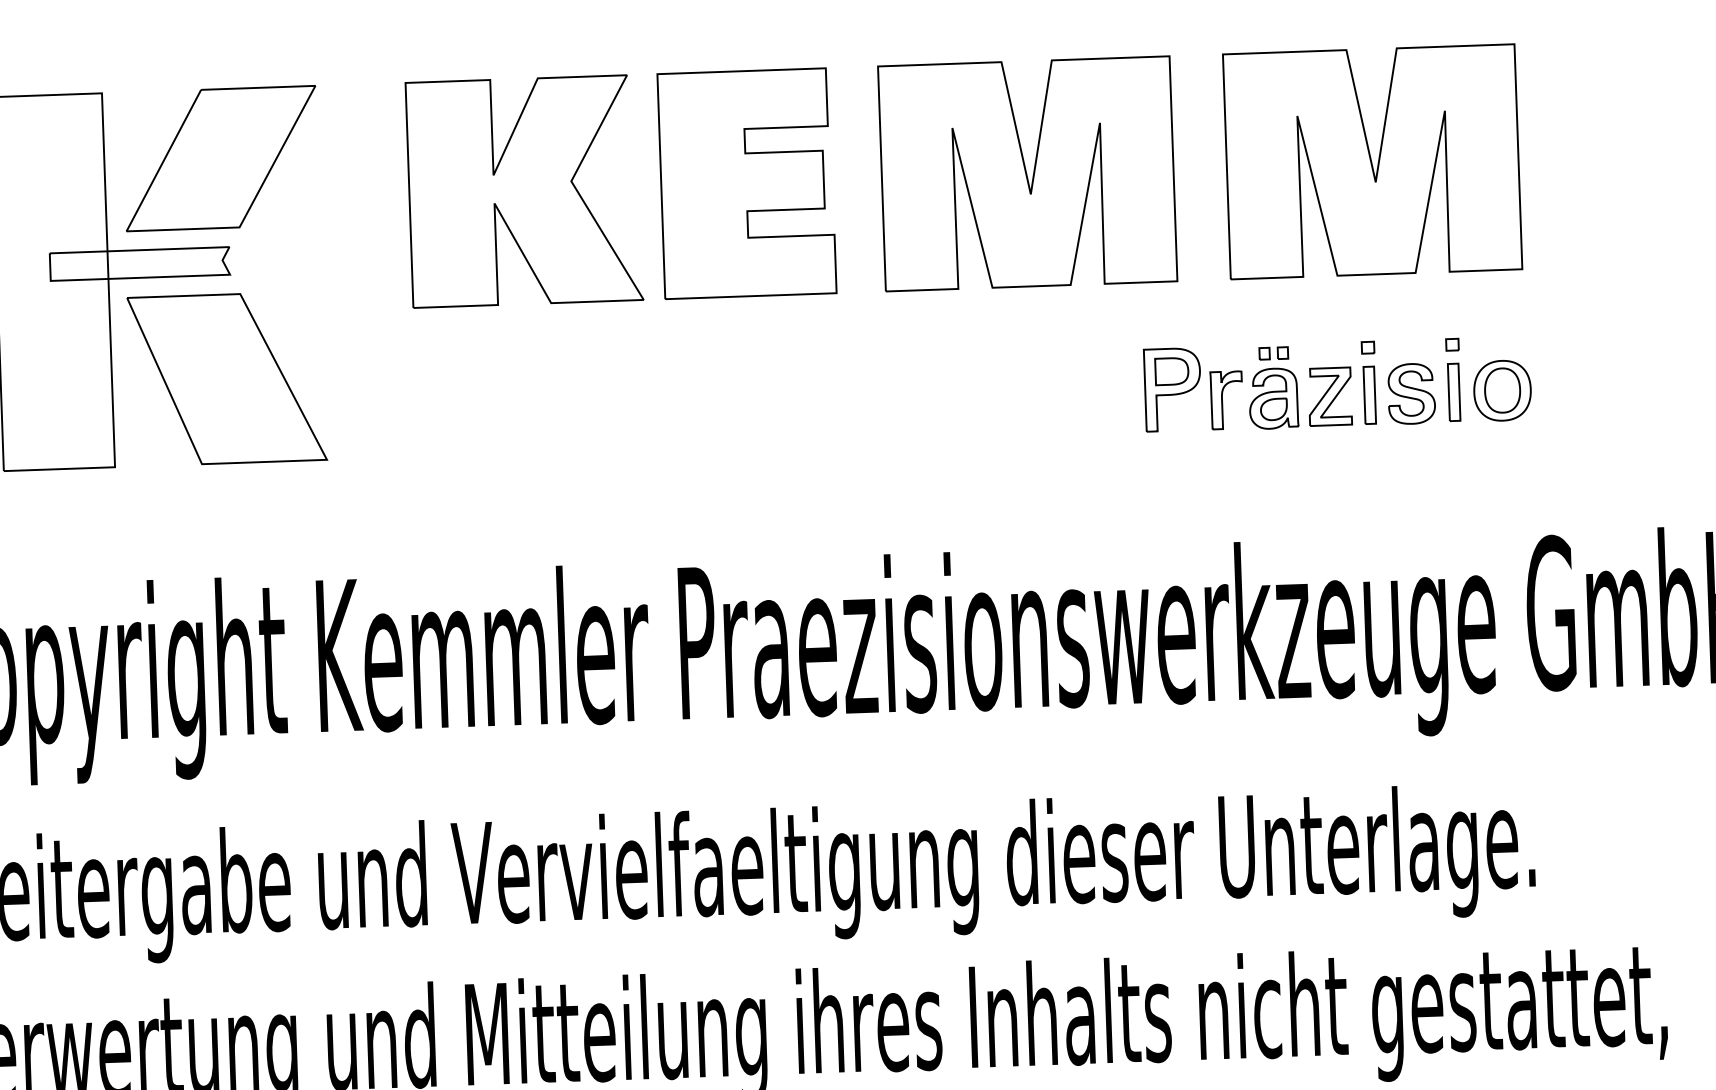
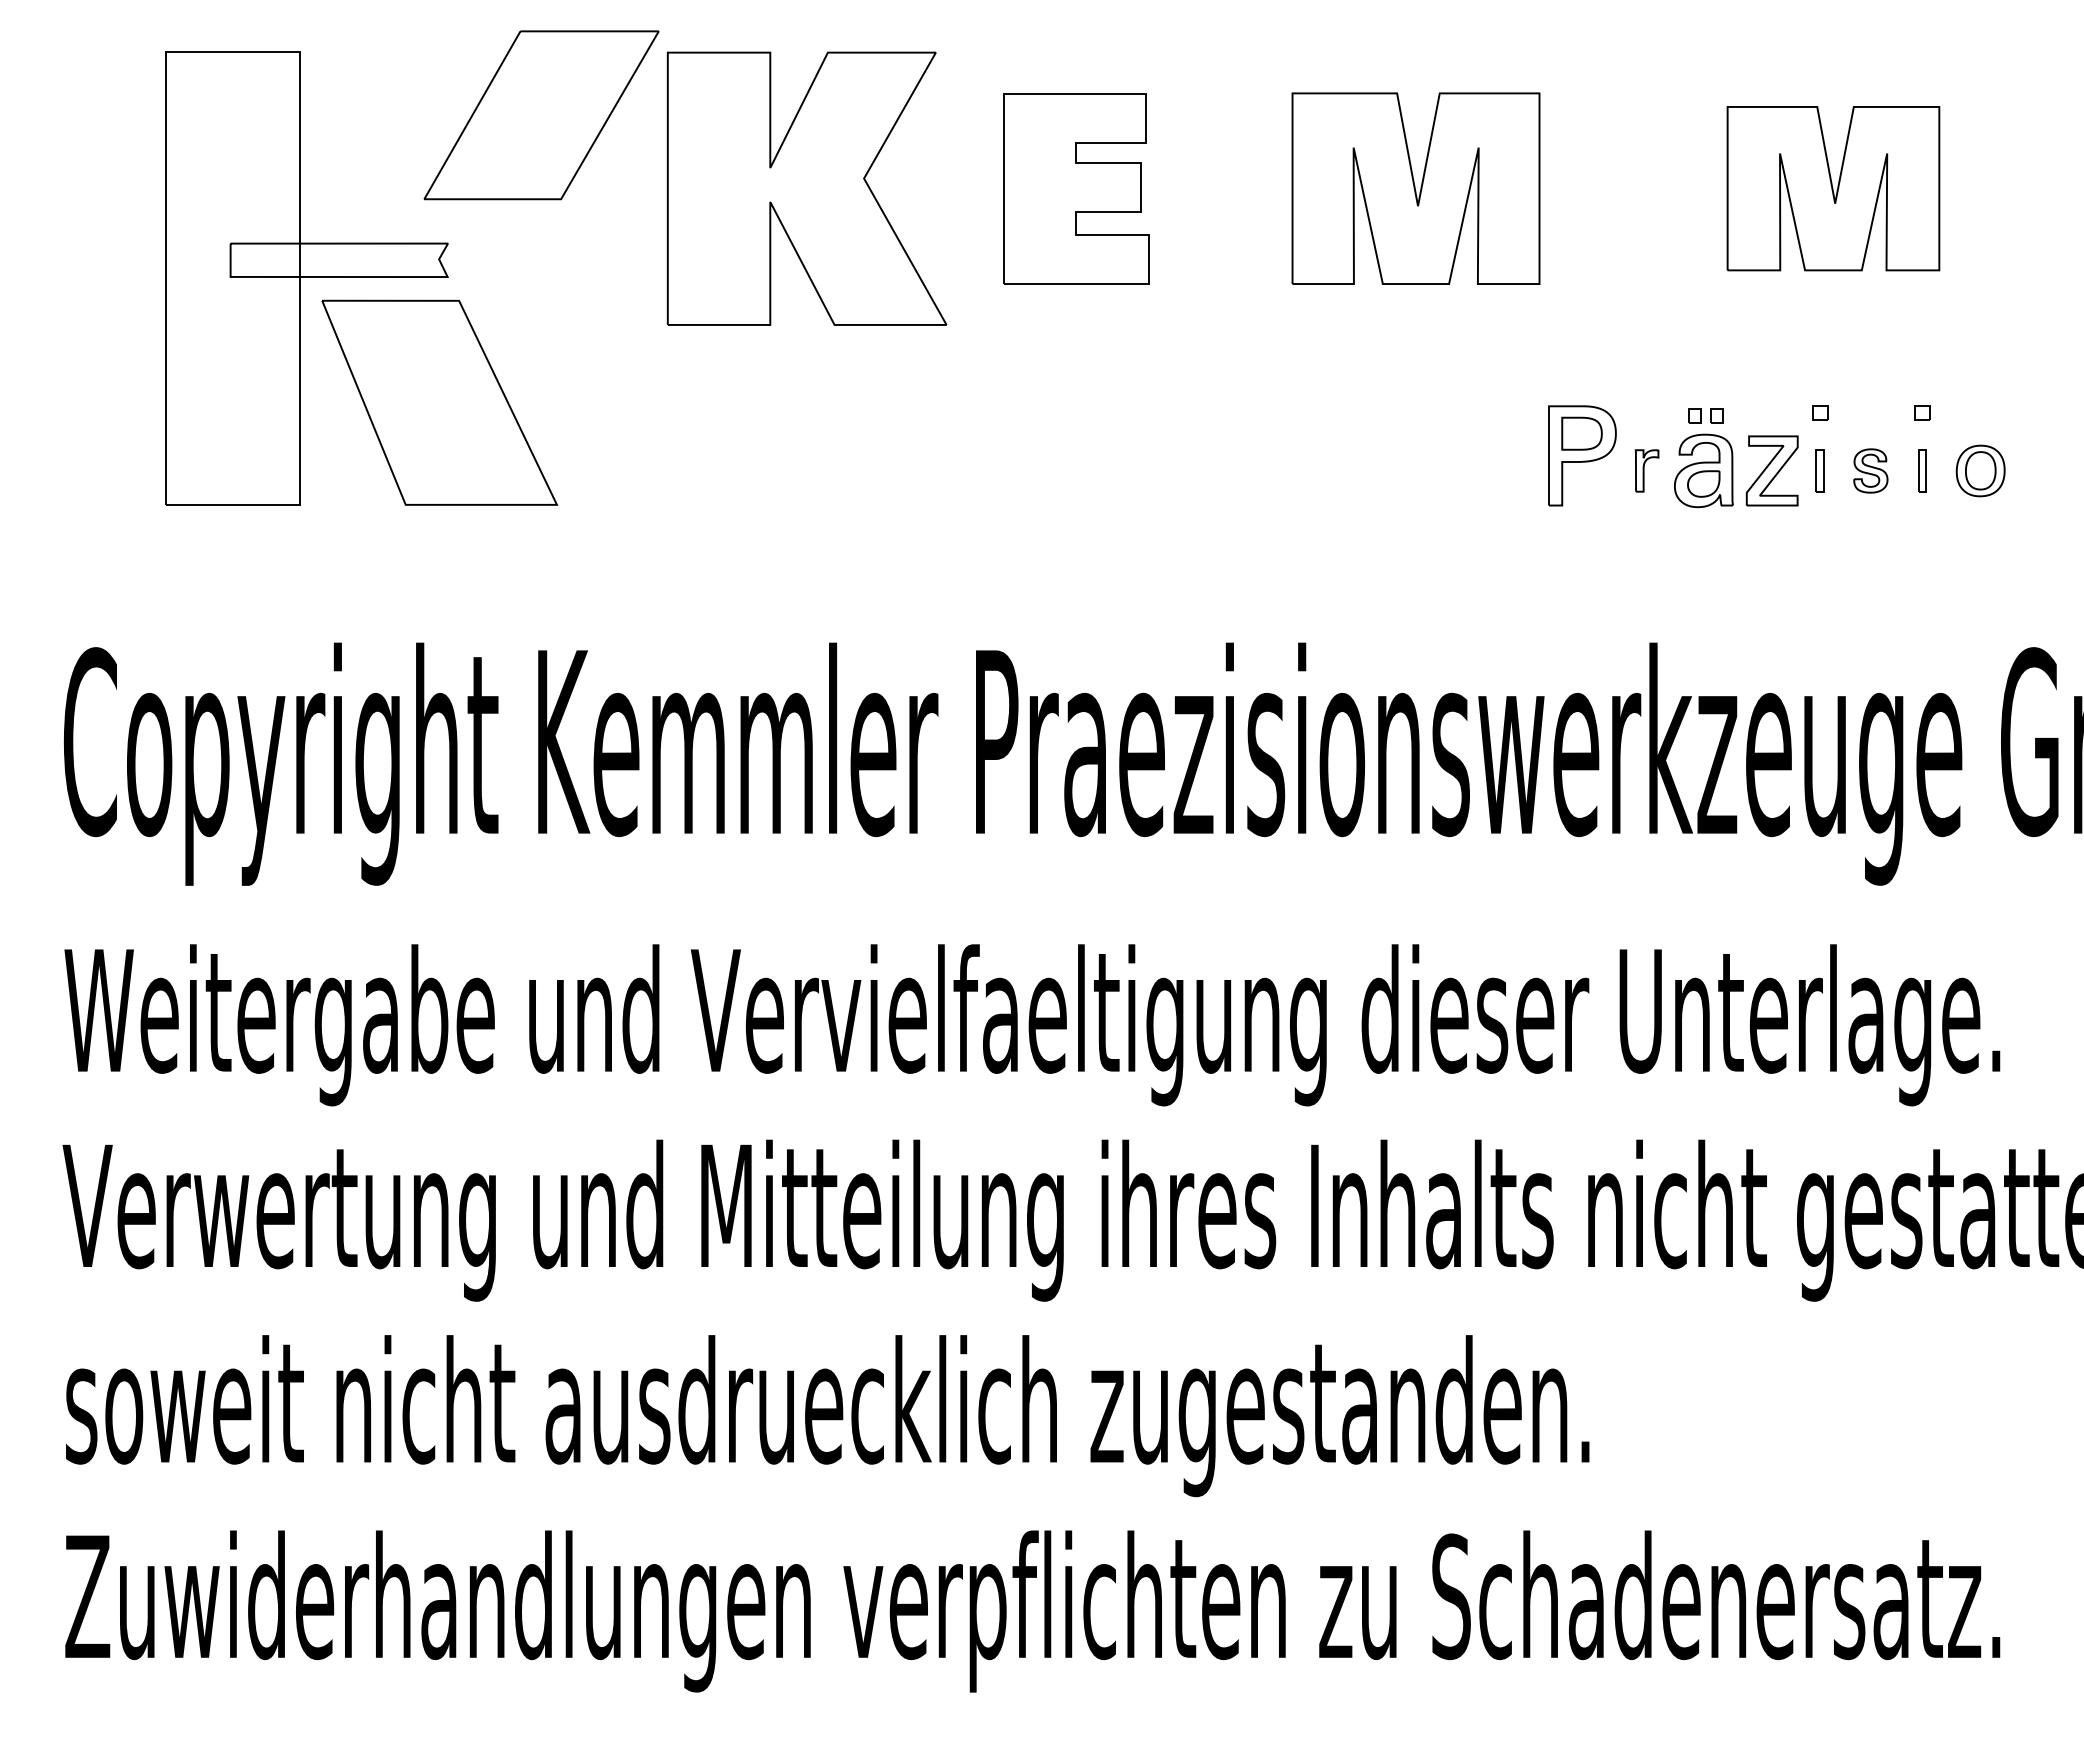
part: (220, 158) -> (541, 115), moved
part: (1372, 161) -> (1833, 188), size x0.6
part: (1027, 173) -> (1415, 188), size x0.7
part: (747, 183) -> (1076, 188), size x0.7
part: (1502, 390) -> (1980, 470), size x0.7
part: (1454, 392) -> (1922, 470), size x0.6
part: (1411, 393) -> (1870, 470), size x0.6
part: (1370, 394) -> (1820, 470), size x0.6
part: (1226, 400) -> (1646, 470), size x0.6

